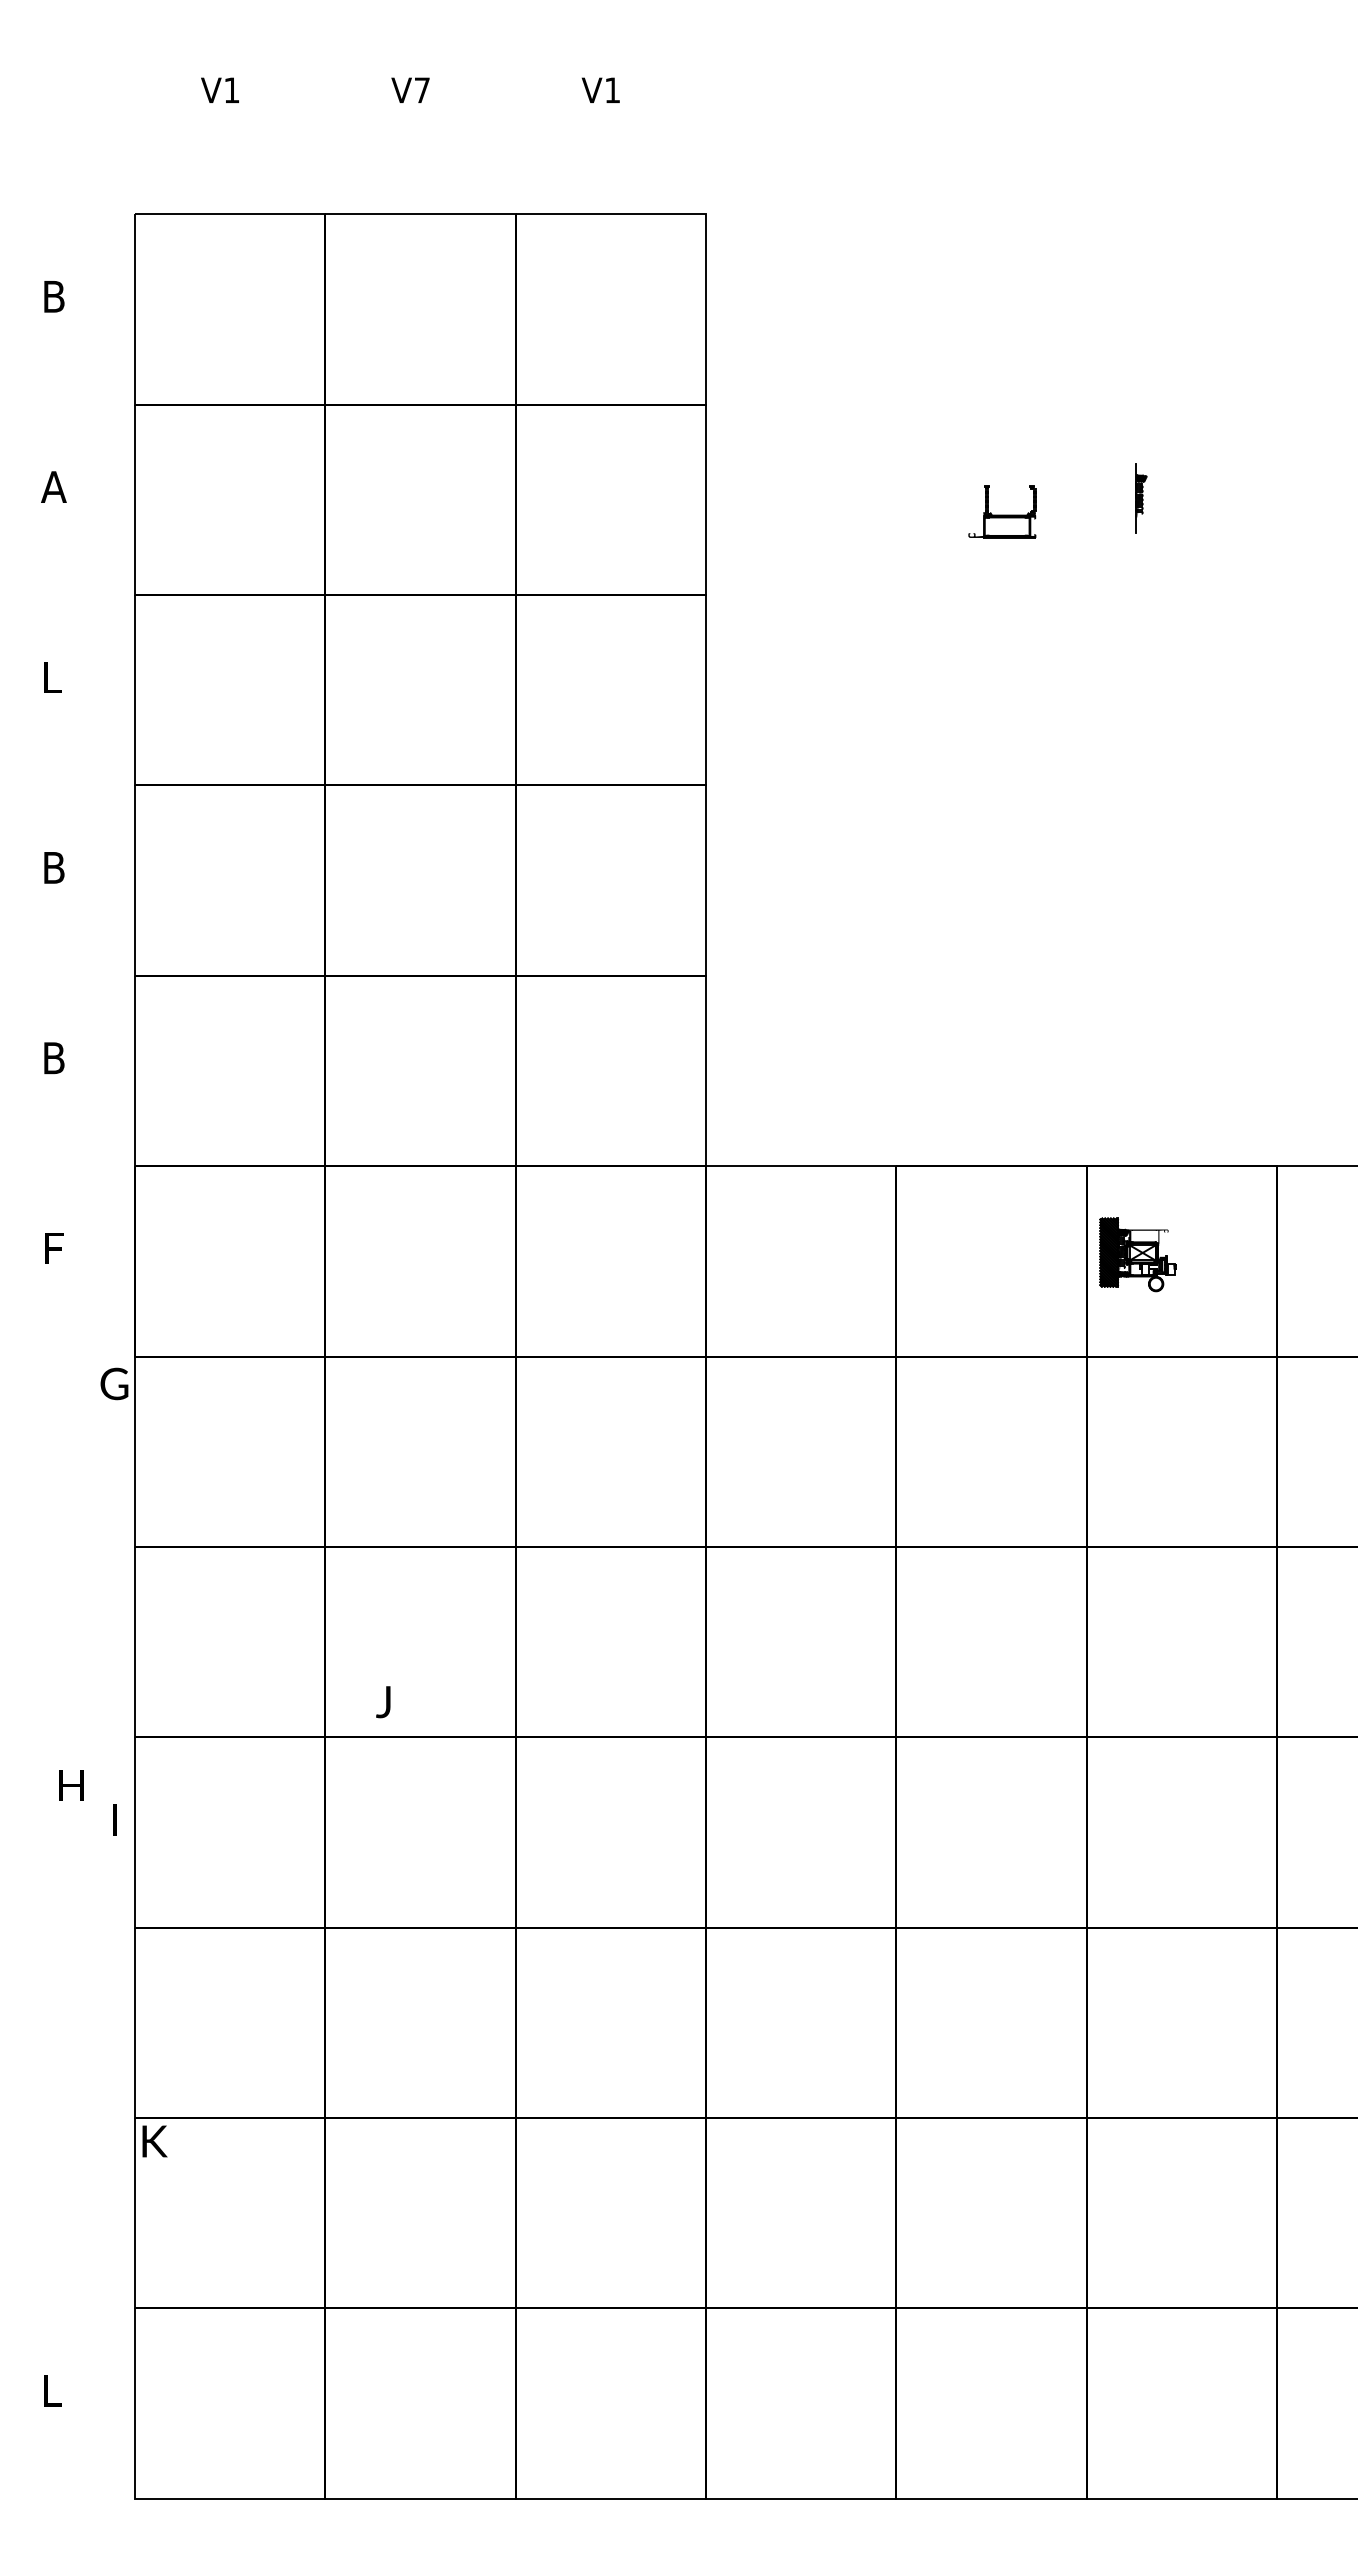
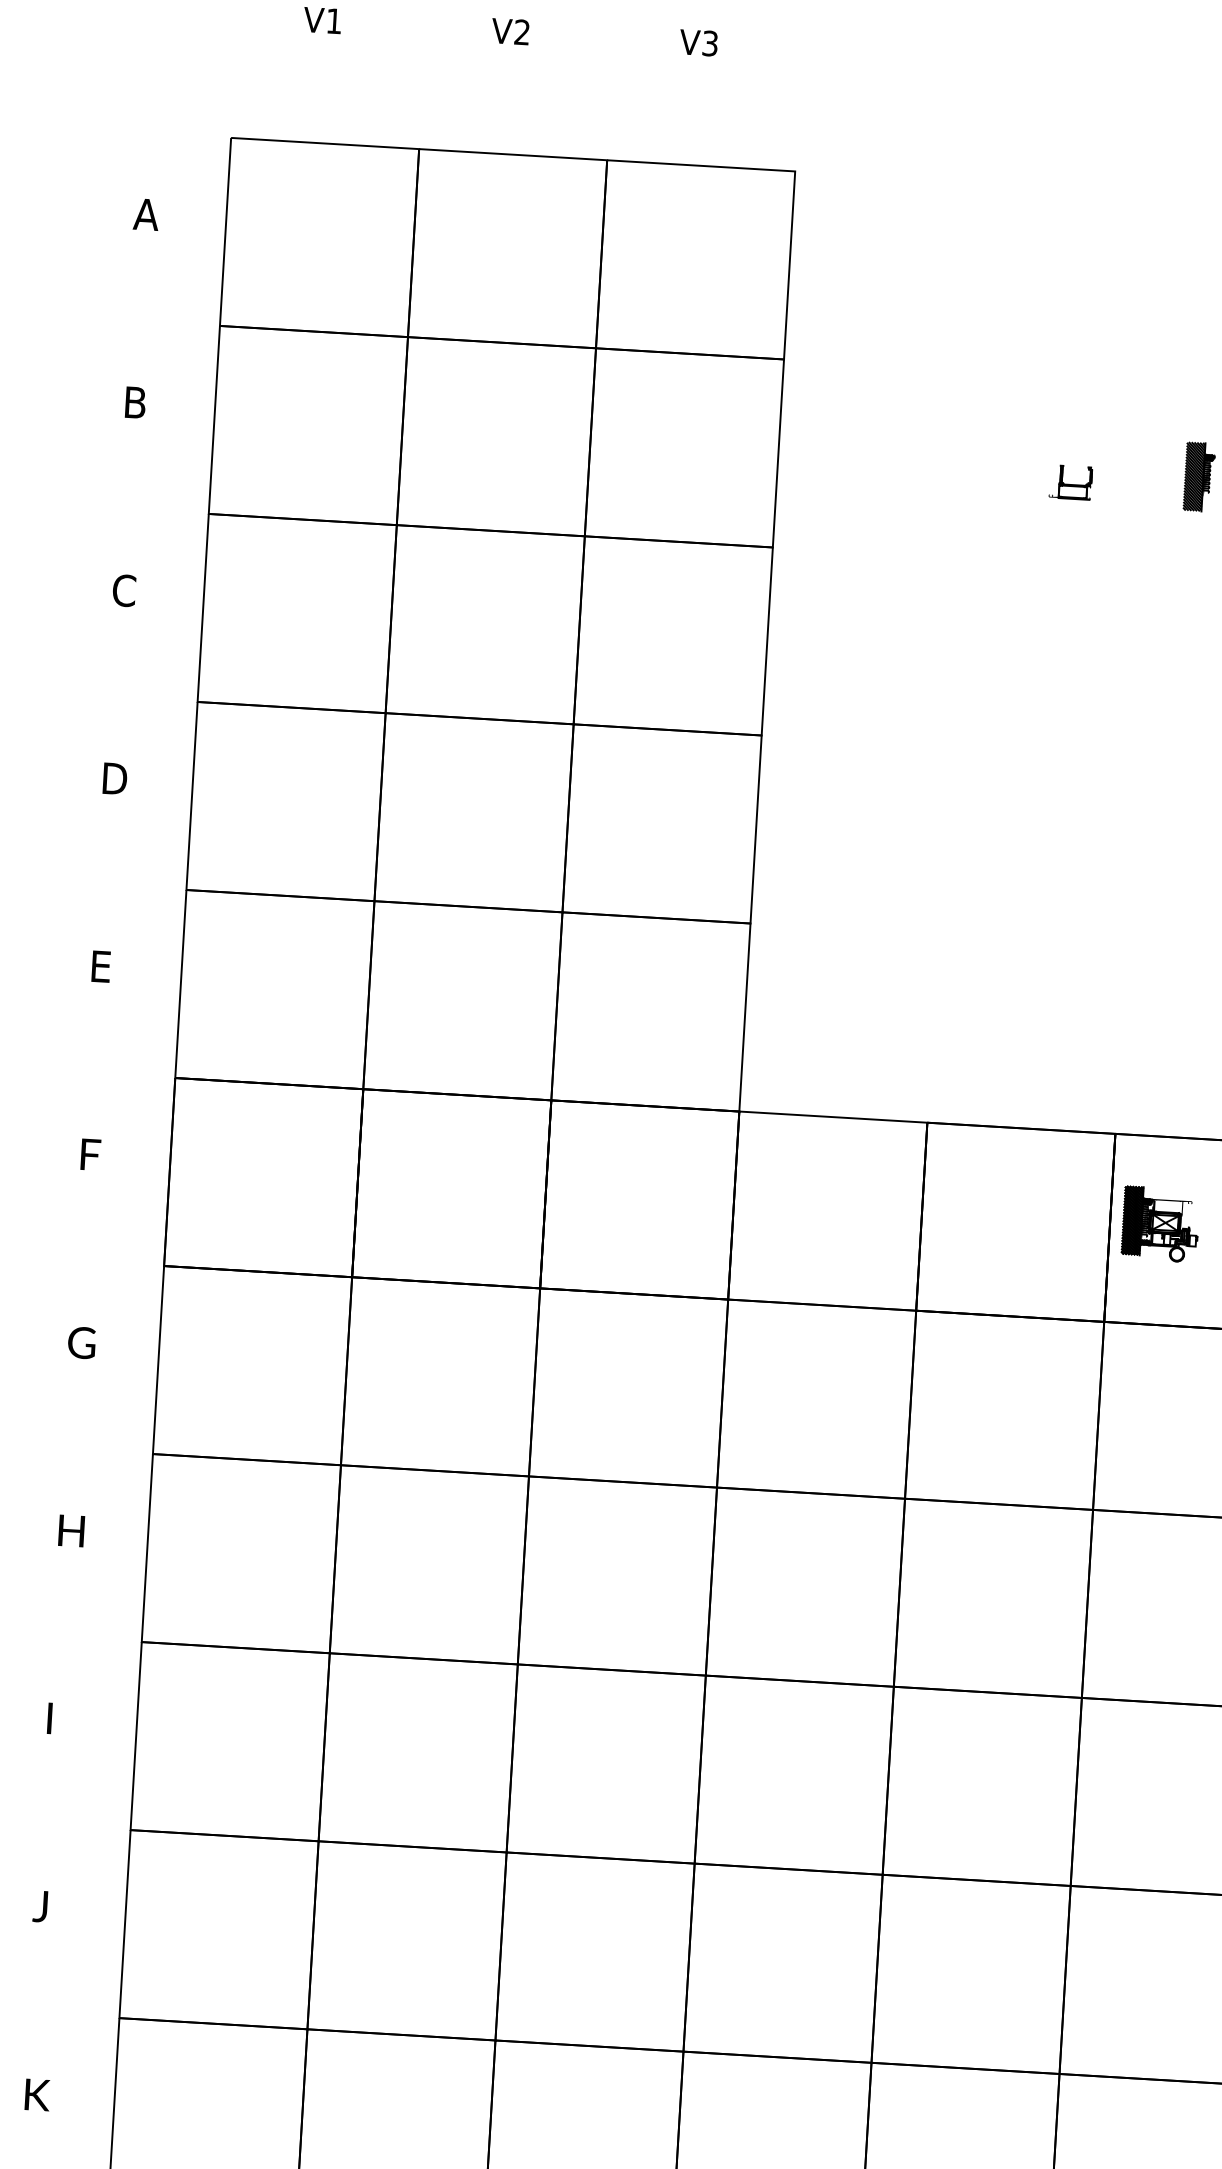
text: (421, 90) -> (521, 32), V7 -> V2
text: (612, 90) -> (710, 43), V1 -> V3
text: (53, 296) -> (145, 214), B -> A
text: (53, 486) -> (134, 402), A -> B
hatch: (1126, 498) -> (1193, 476), added
part: (1002, 511) -> (1070, 482), size x0.62
text: (53, 677) -> (123, 590), L -> C
text: (58, 867) -> (117, 778), B -> D
text: (54, 1058) -> (102, 967), B -> E
text: (114, 1383) -> (81, 1342), moved
text: (383, 1702) -> (40, 1906), moved
text: (71, 1785) -> (71, 1531), moved
text: (114, 1819) -> (49, 1718), moved
text: (154, 2141) -> (37, 2095), moved

